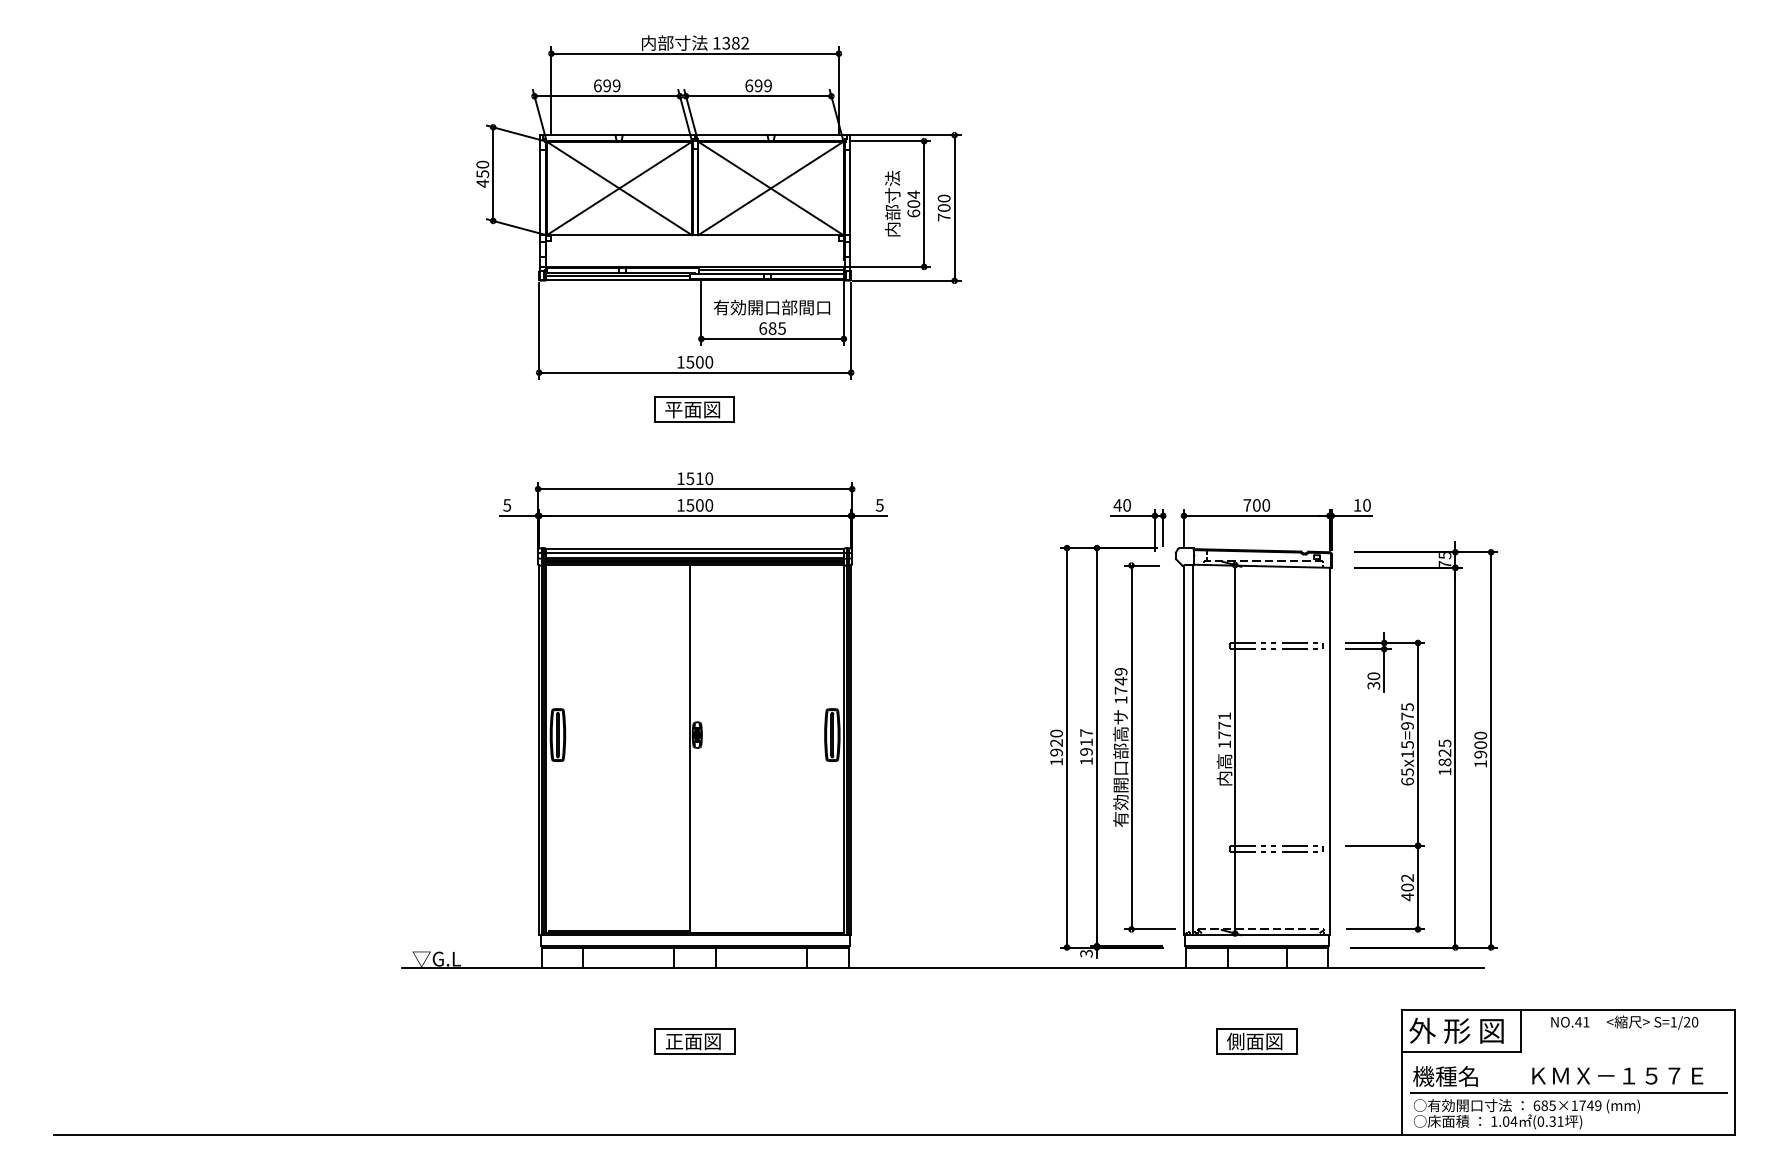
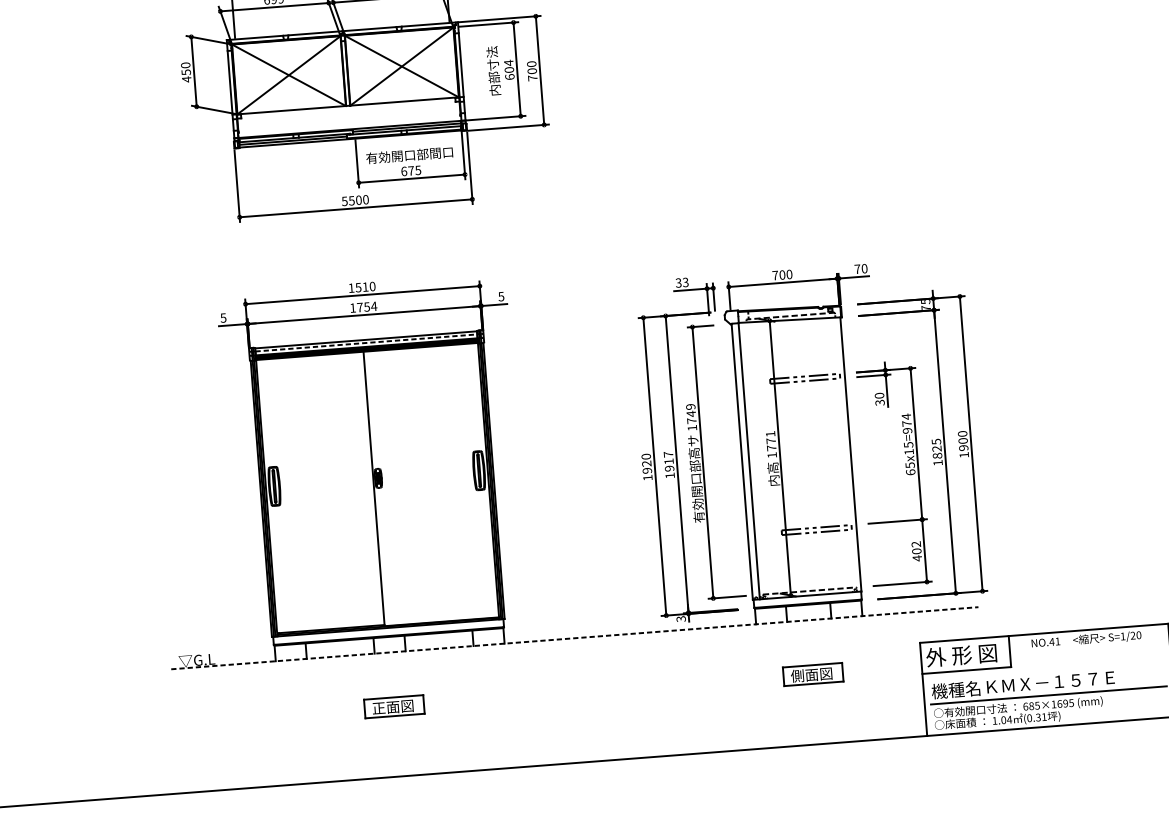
text: (772, 328) -> (411, 170), 685 -> 675
text: (680, 362) -> (344, 201), 1500 -> 5500
part: (694, 409) -> (357, 235), removed
text: (699, 505) -> (366, 307), 1500 -> 1754
text: (1121, 505) -> (681, 282), 40 -> 33
text: (1357, 505) -> (857, 269), 10 -> 70
line: (695, 553) -> (366, 343), solid -> dashed
text: (1407, 706) -> (906, 416), 65x15=975 -> 65x15=974
line: (943, 968) -> (575, 638), solid -> dashed
text: (1617, 1075) -> (1050, 682), moved
text: (1590, 1105) -> (1065, 703), 685×1749 -> 685×1695

